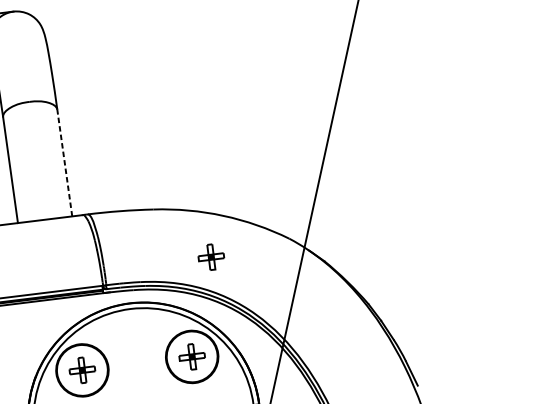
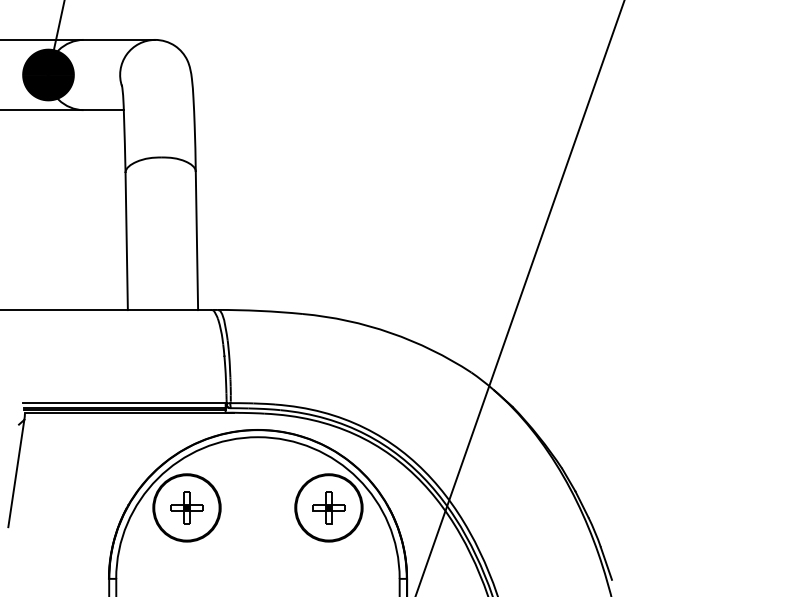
line: (64, 162) -> (196, 240), dashed -> solid
part: (210, 256) -> (368, 383), removed

